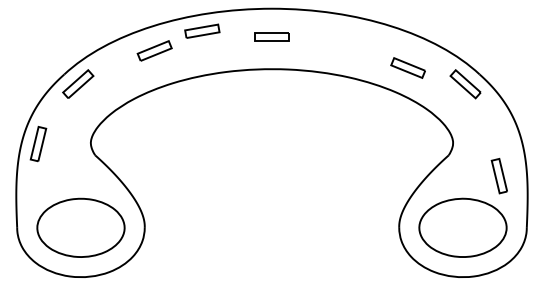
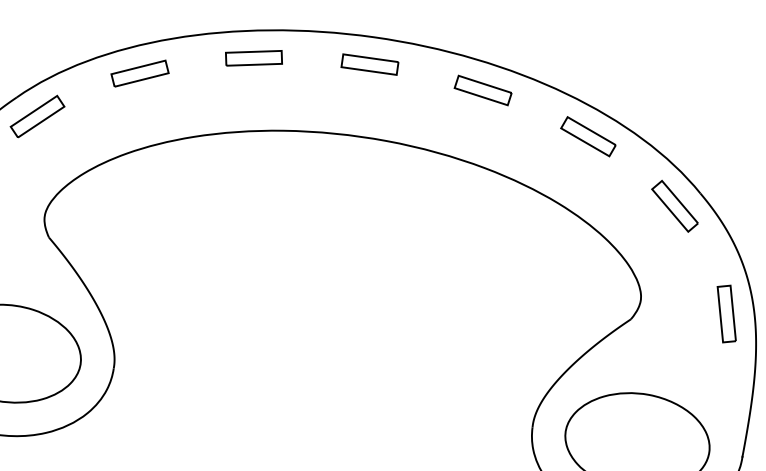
part: (341, 30) -> (483, 89), added
part: (271, 36) -> (369, 63), moved
part: (154, 50) -> (139, 72), moved
part: (407, 67) -> (587, 135), moved
part: (498, 176) -> (725, 314), moved

